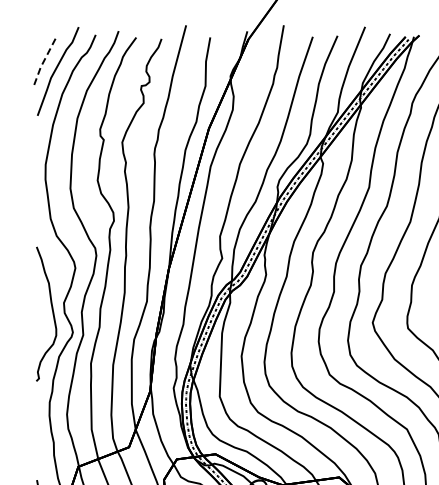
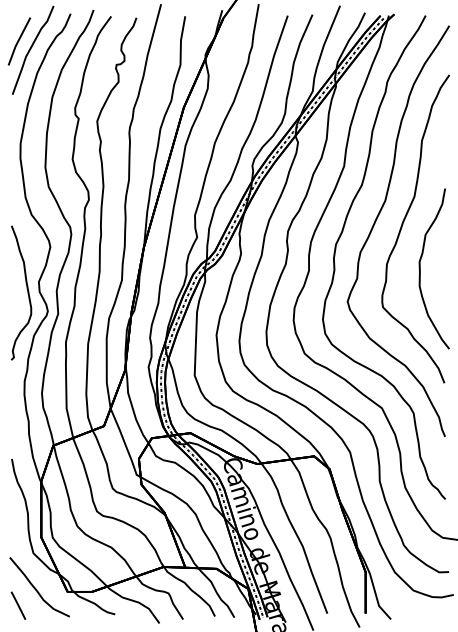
line: (42, 62) -> (17, 41), dashed -> solid

